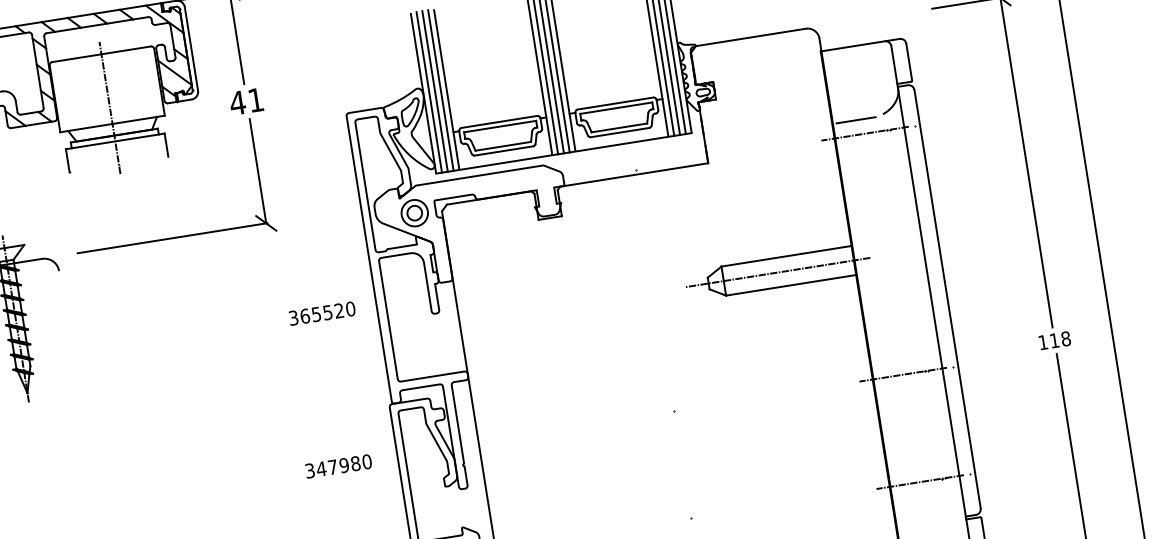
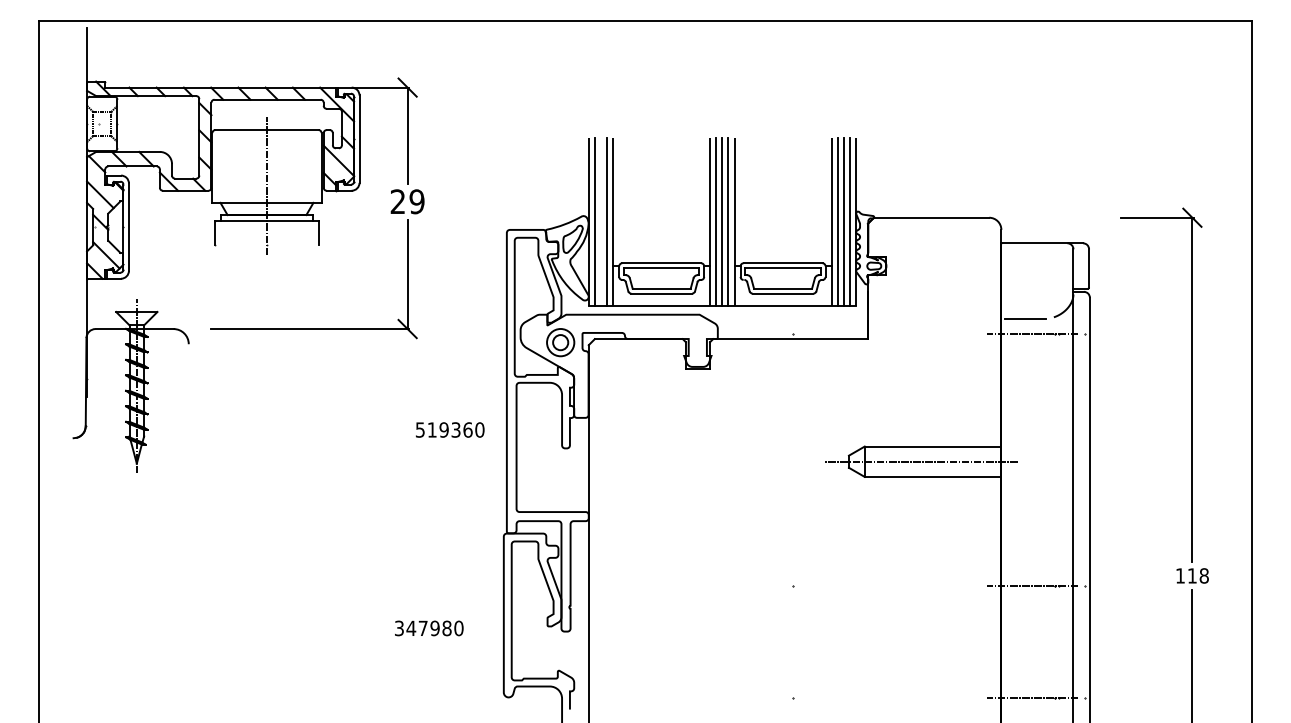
line: (435, 91) -> (601, 221), removed
text: (246, 101) -> (407, 201), 41 -> 29
text: (316, 313) -> (444, 429), 365520 -> 519360
text: (338, 466) -> (429, 628), moved

